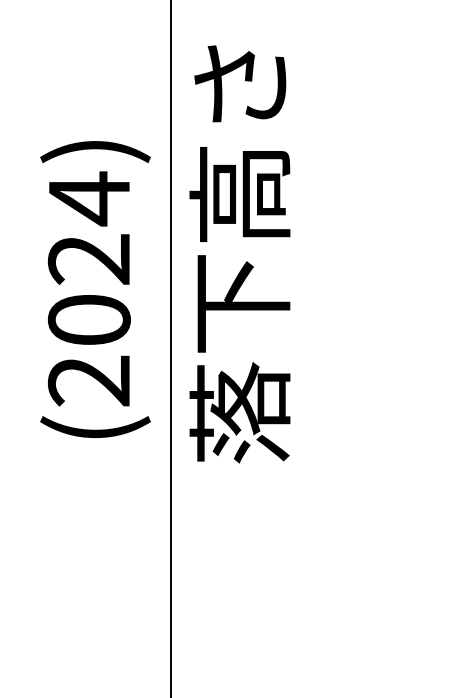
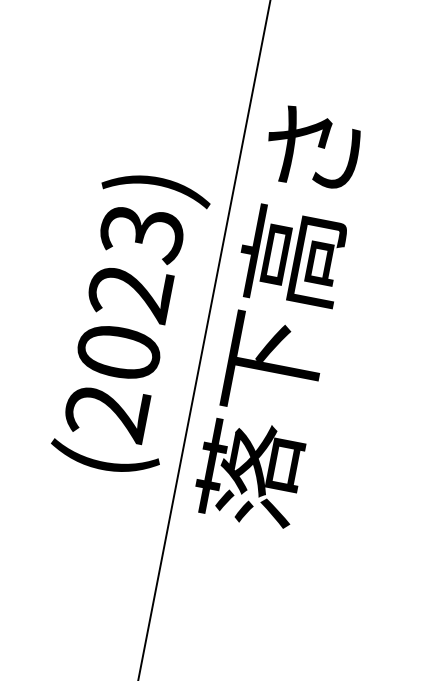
text: (88, 198) -> (141, 232), (2024) -> (2023)

